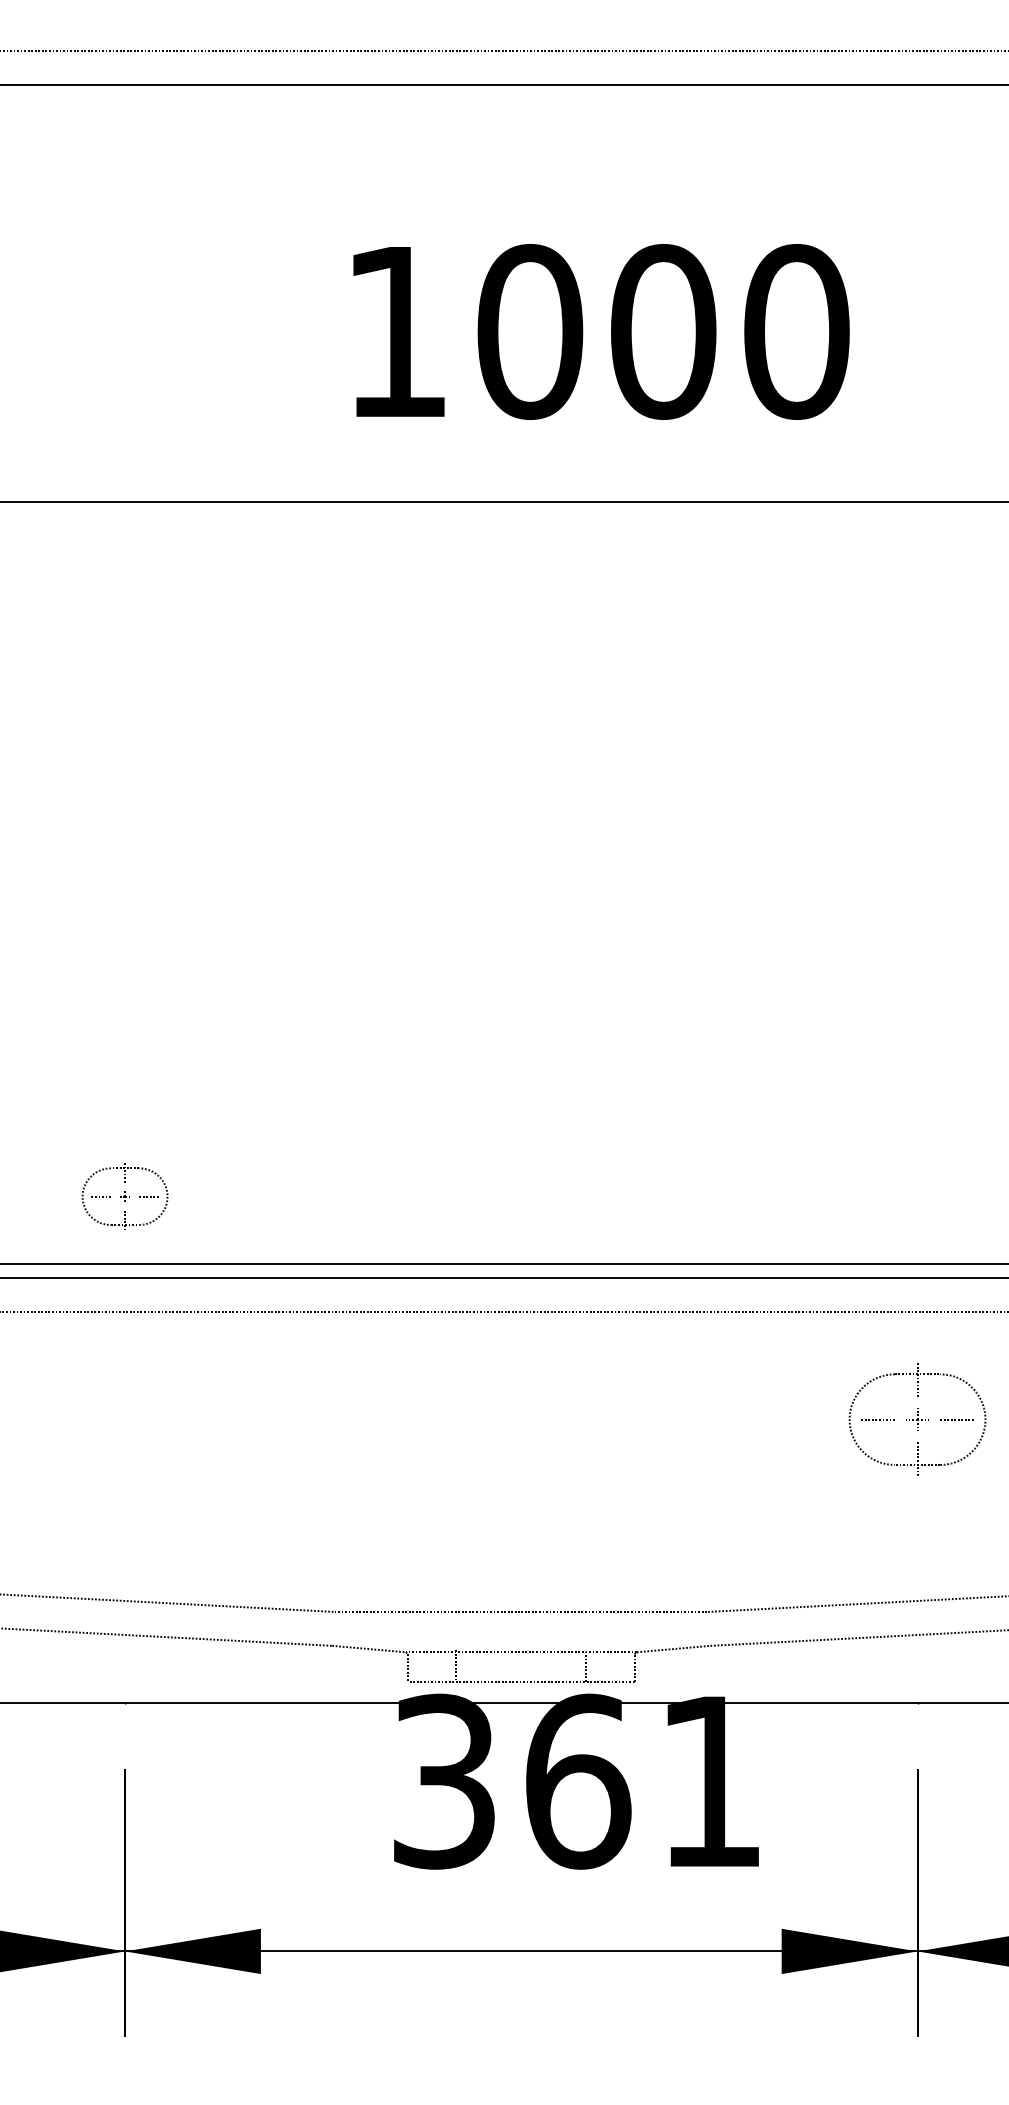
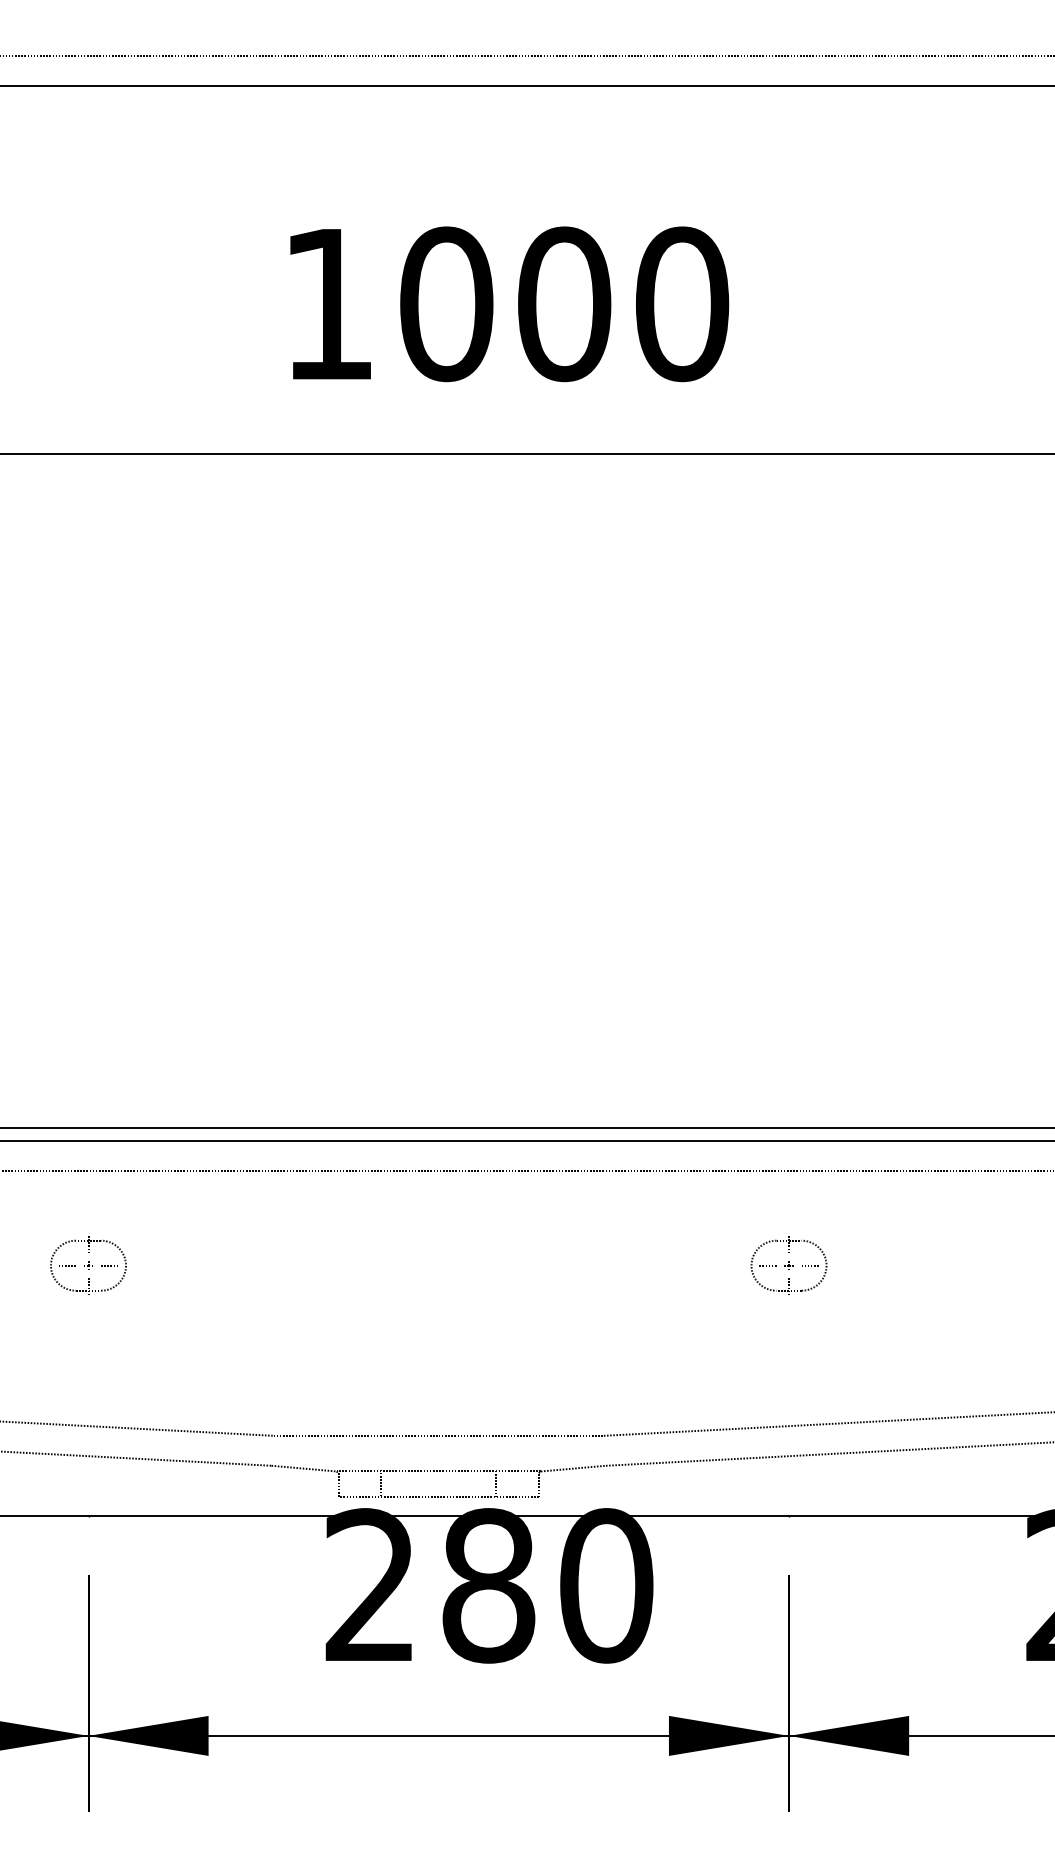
part: (125, 1196) -> (88, 1265), moved
part: (916, 1419) -> (788, 1265), size x0.62
text: (578, 1781) -> (489, 1585), 361 -> 280

